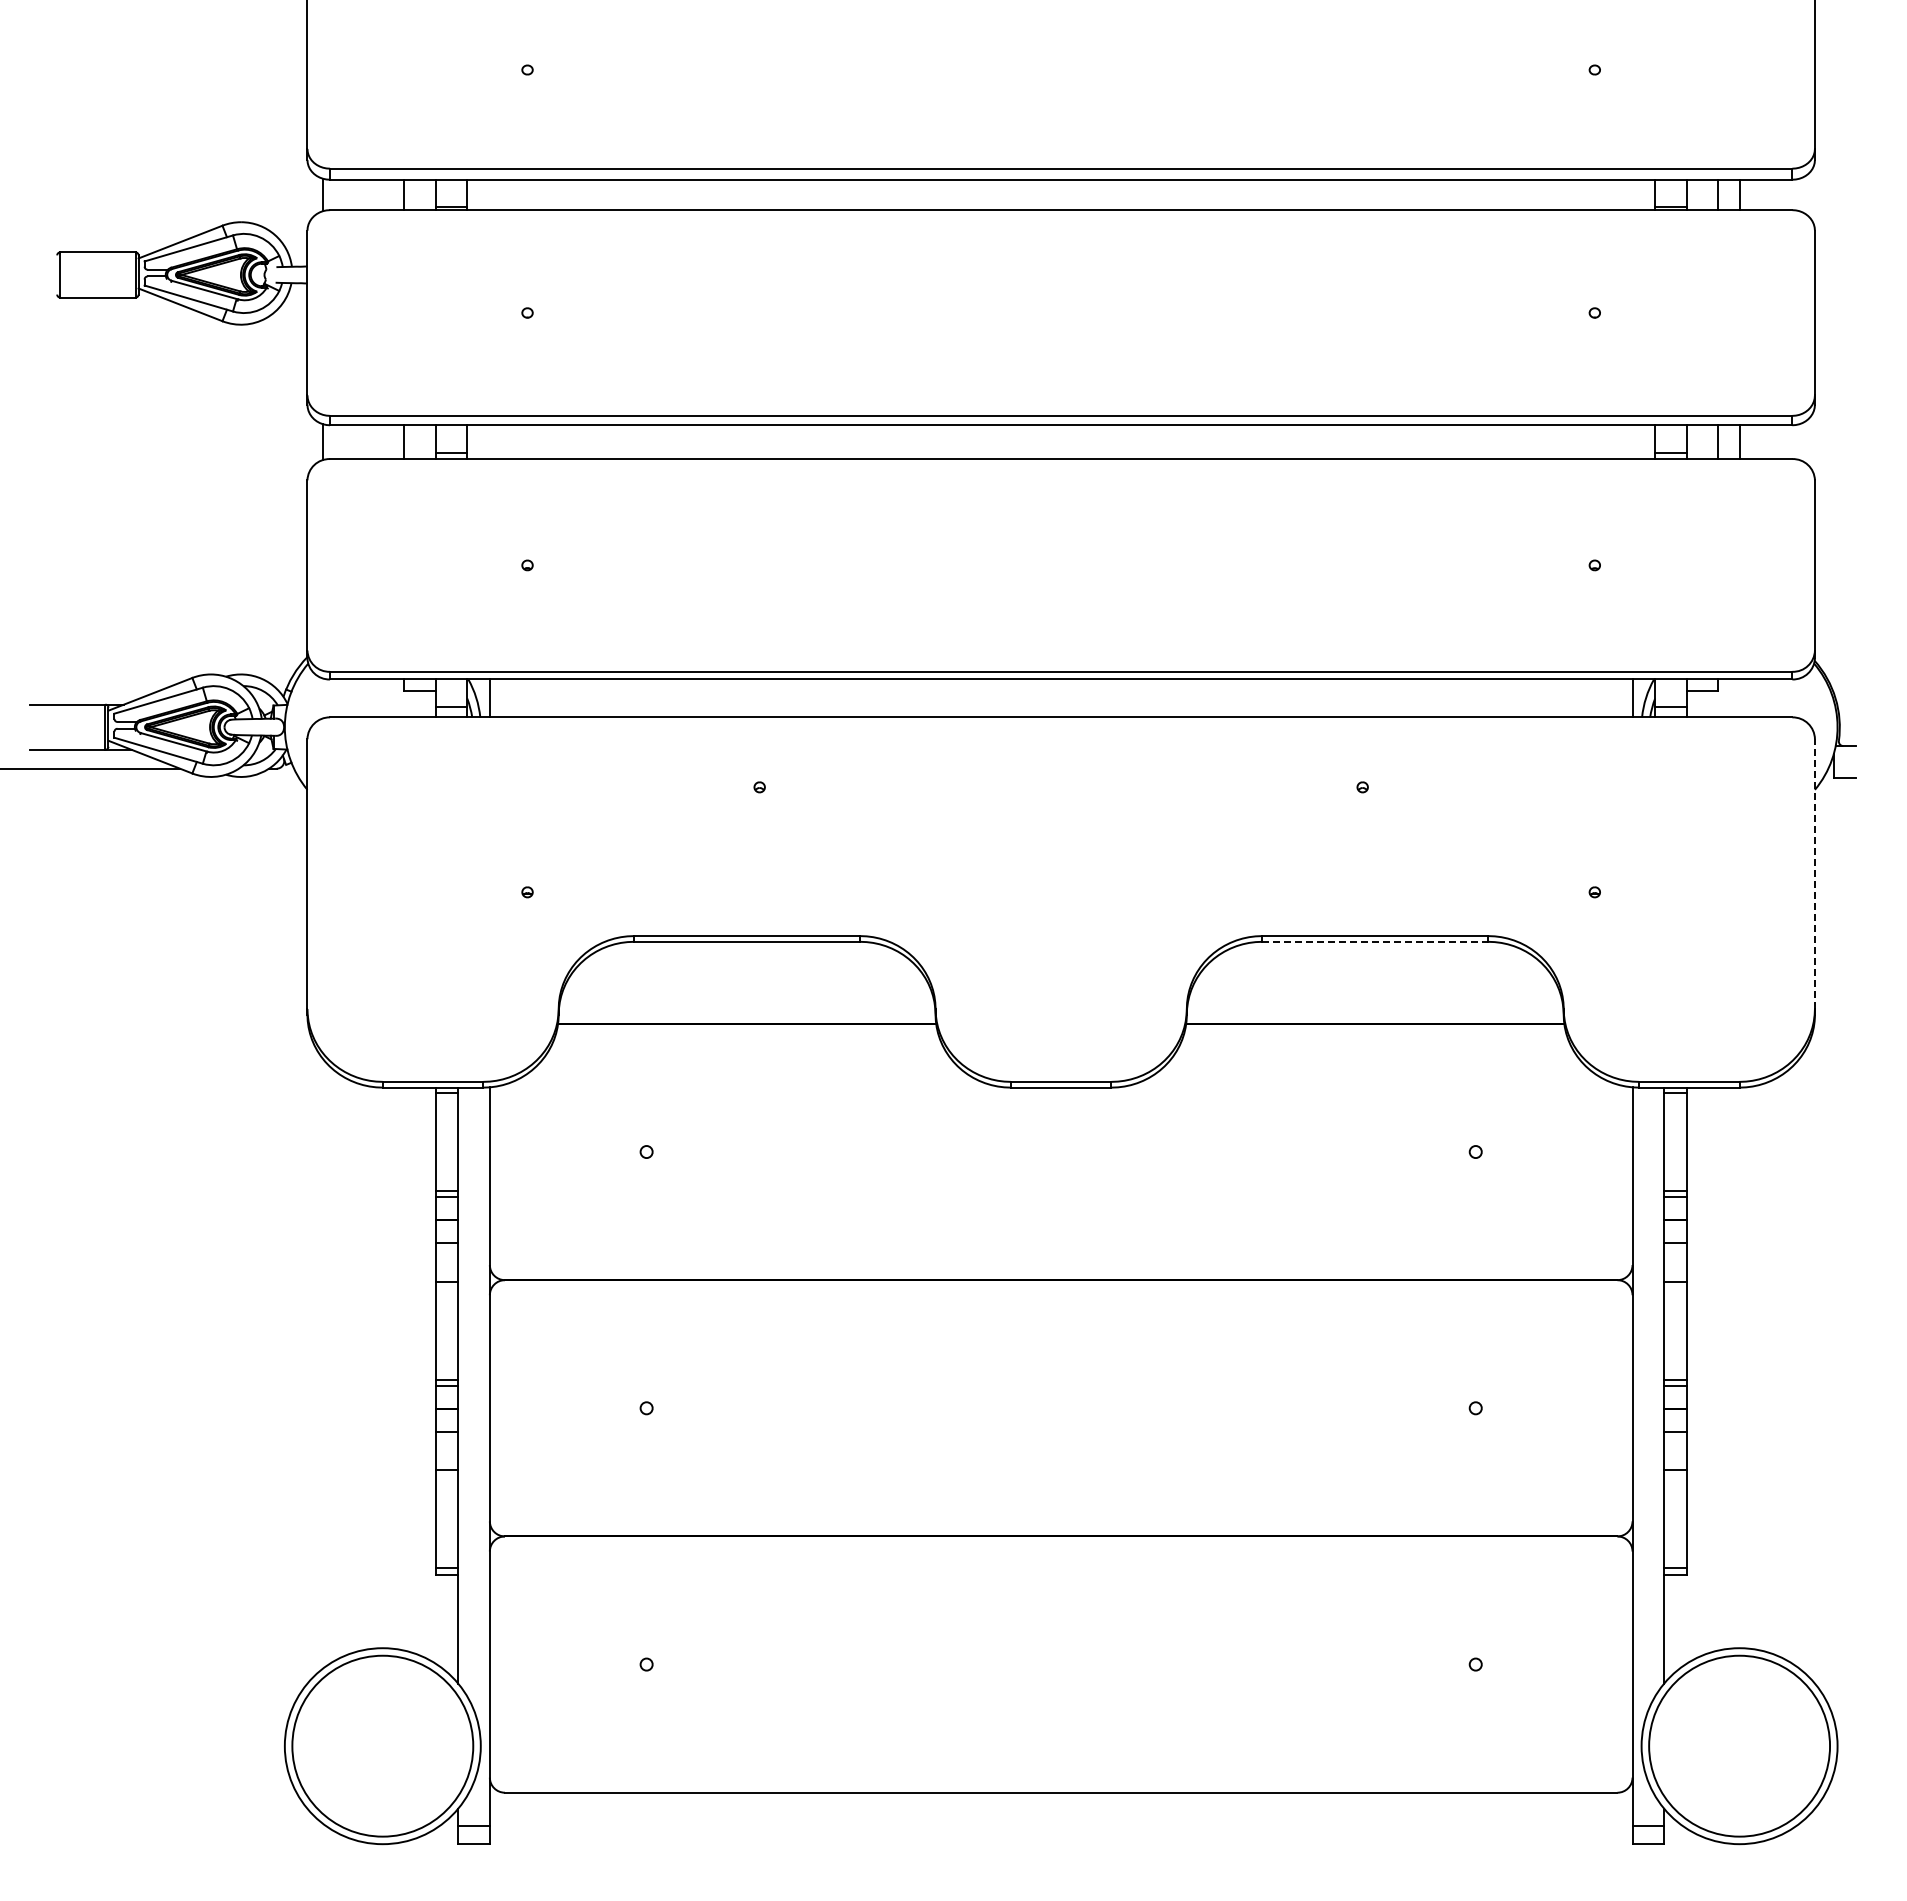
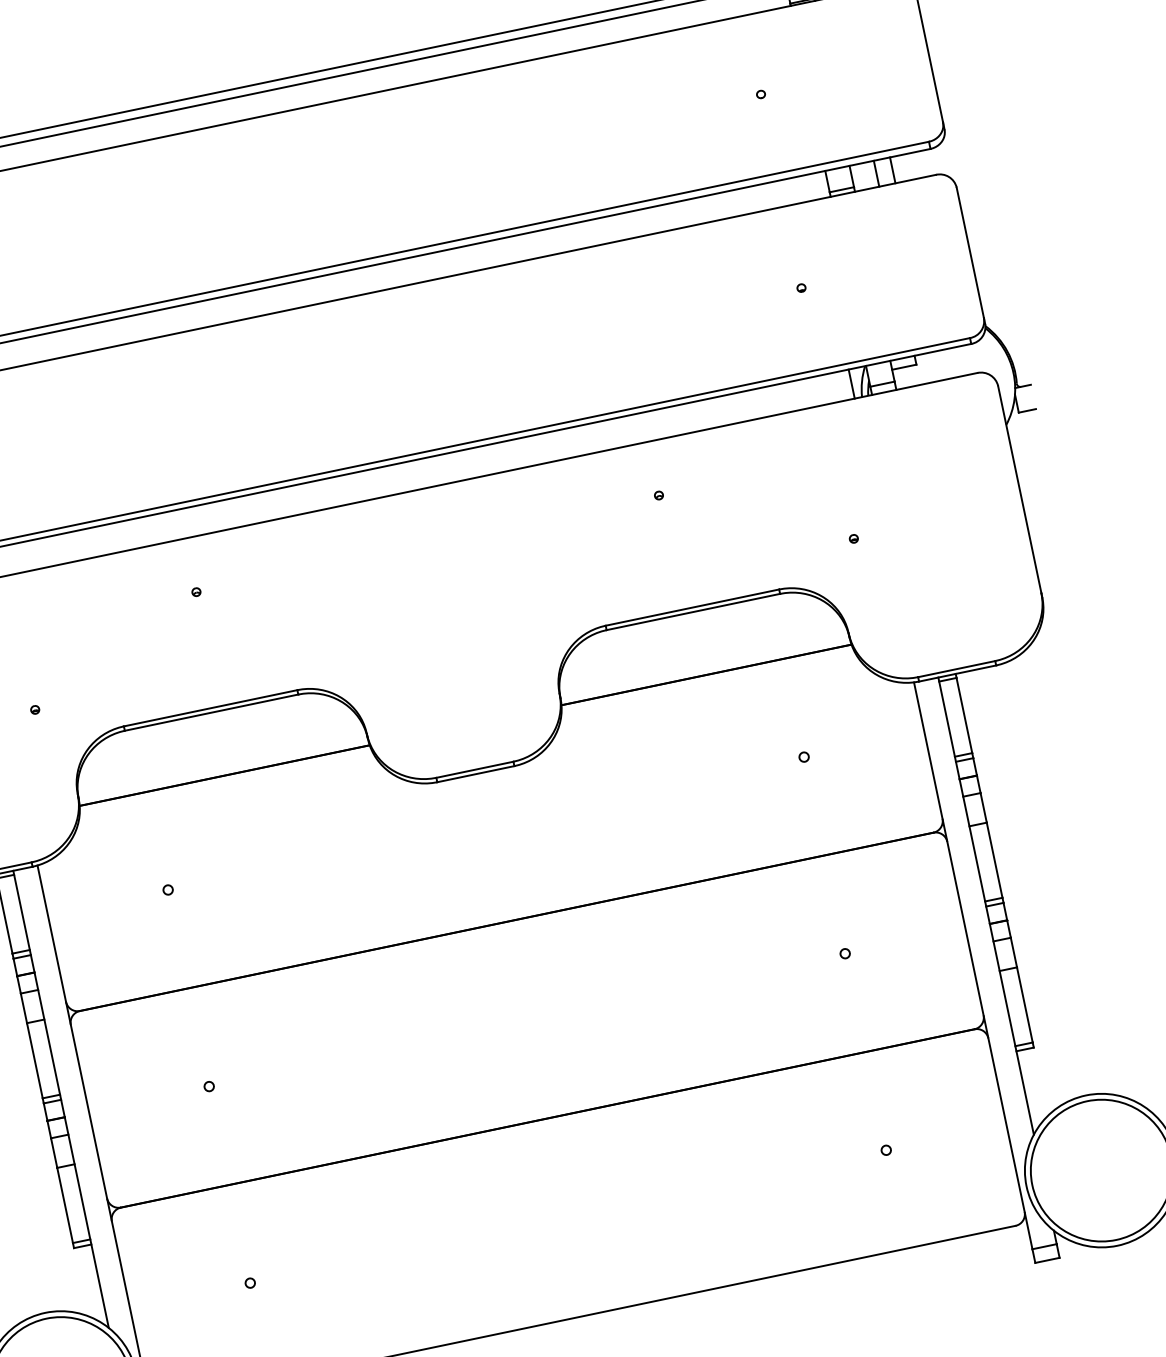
line: (1814, 874) -> (1019, 489), dashed -> solid
line: (1375, 941) -> (693, 611), dashed -> solid

